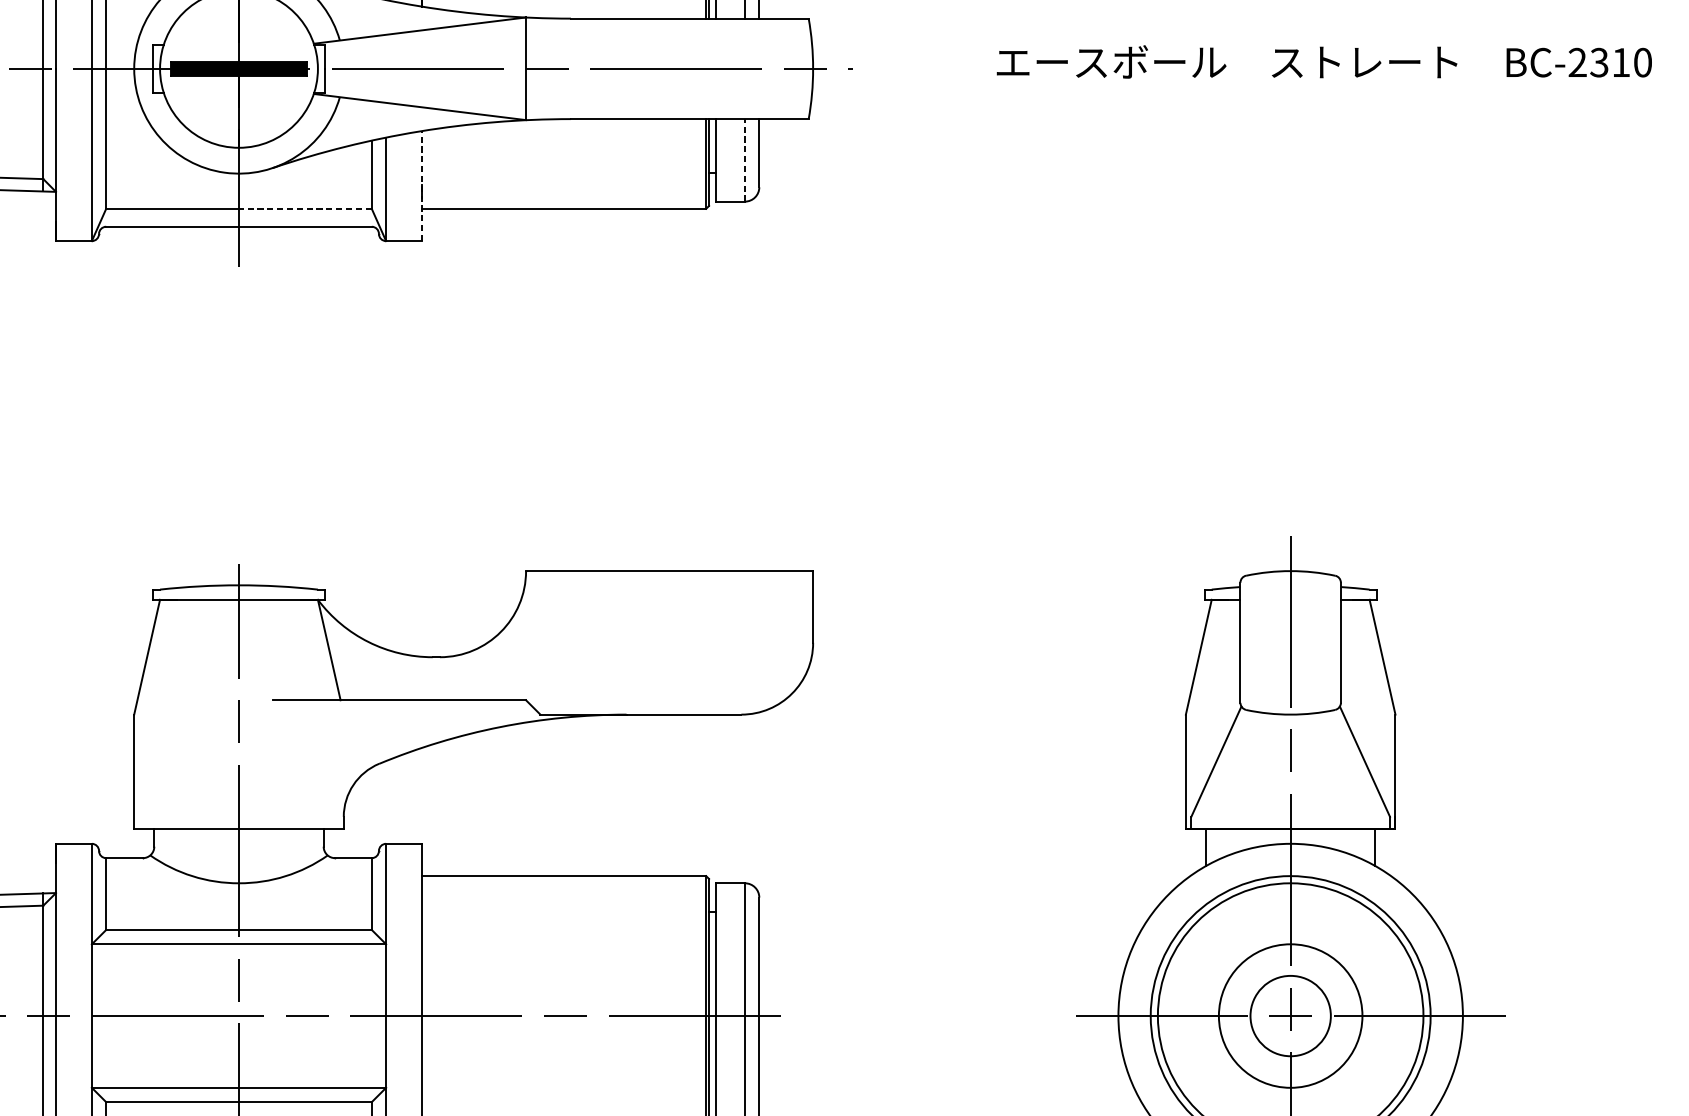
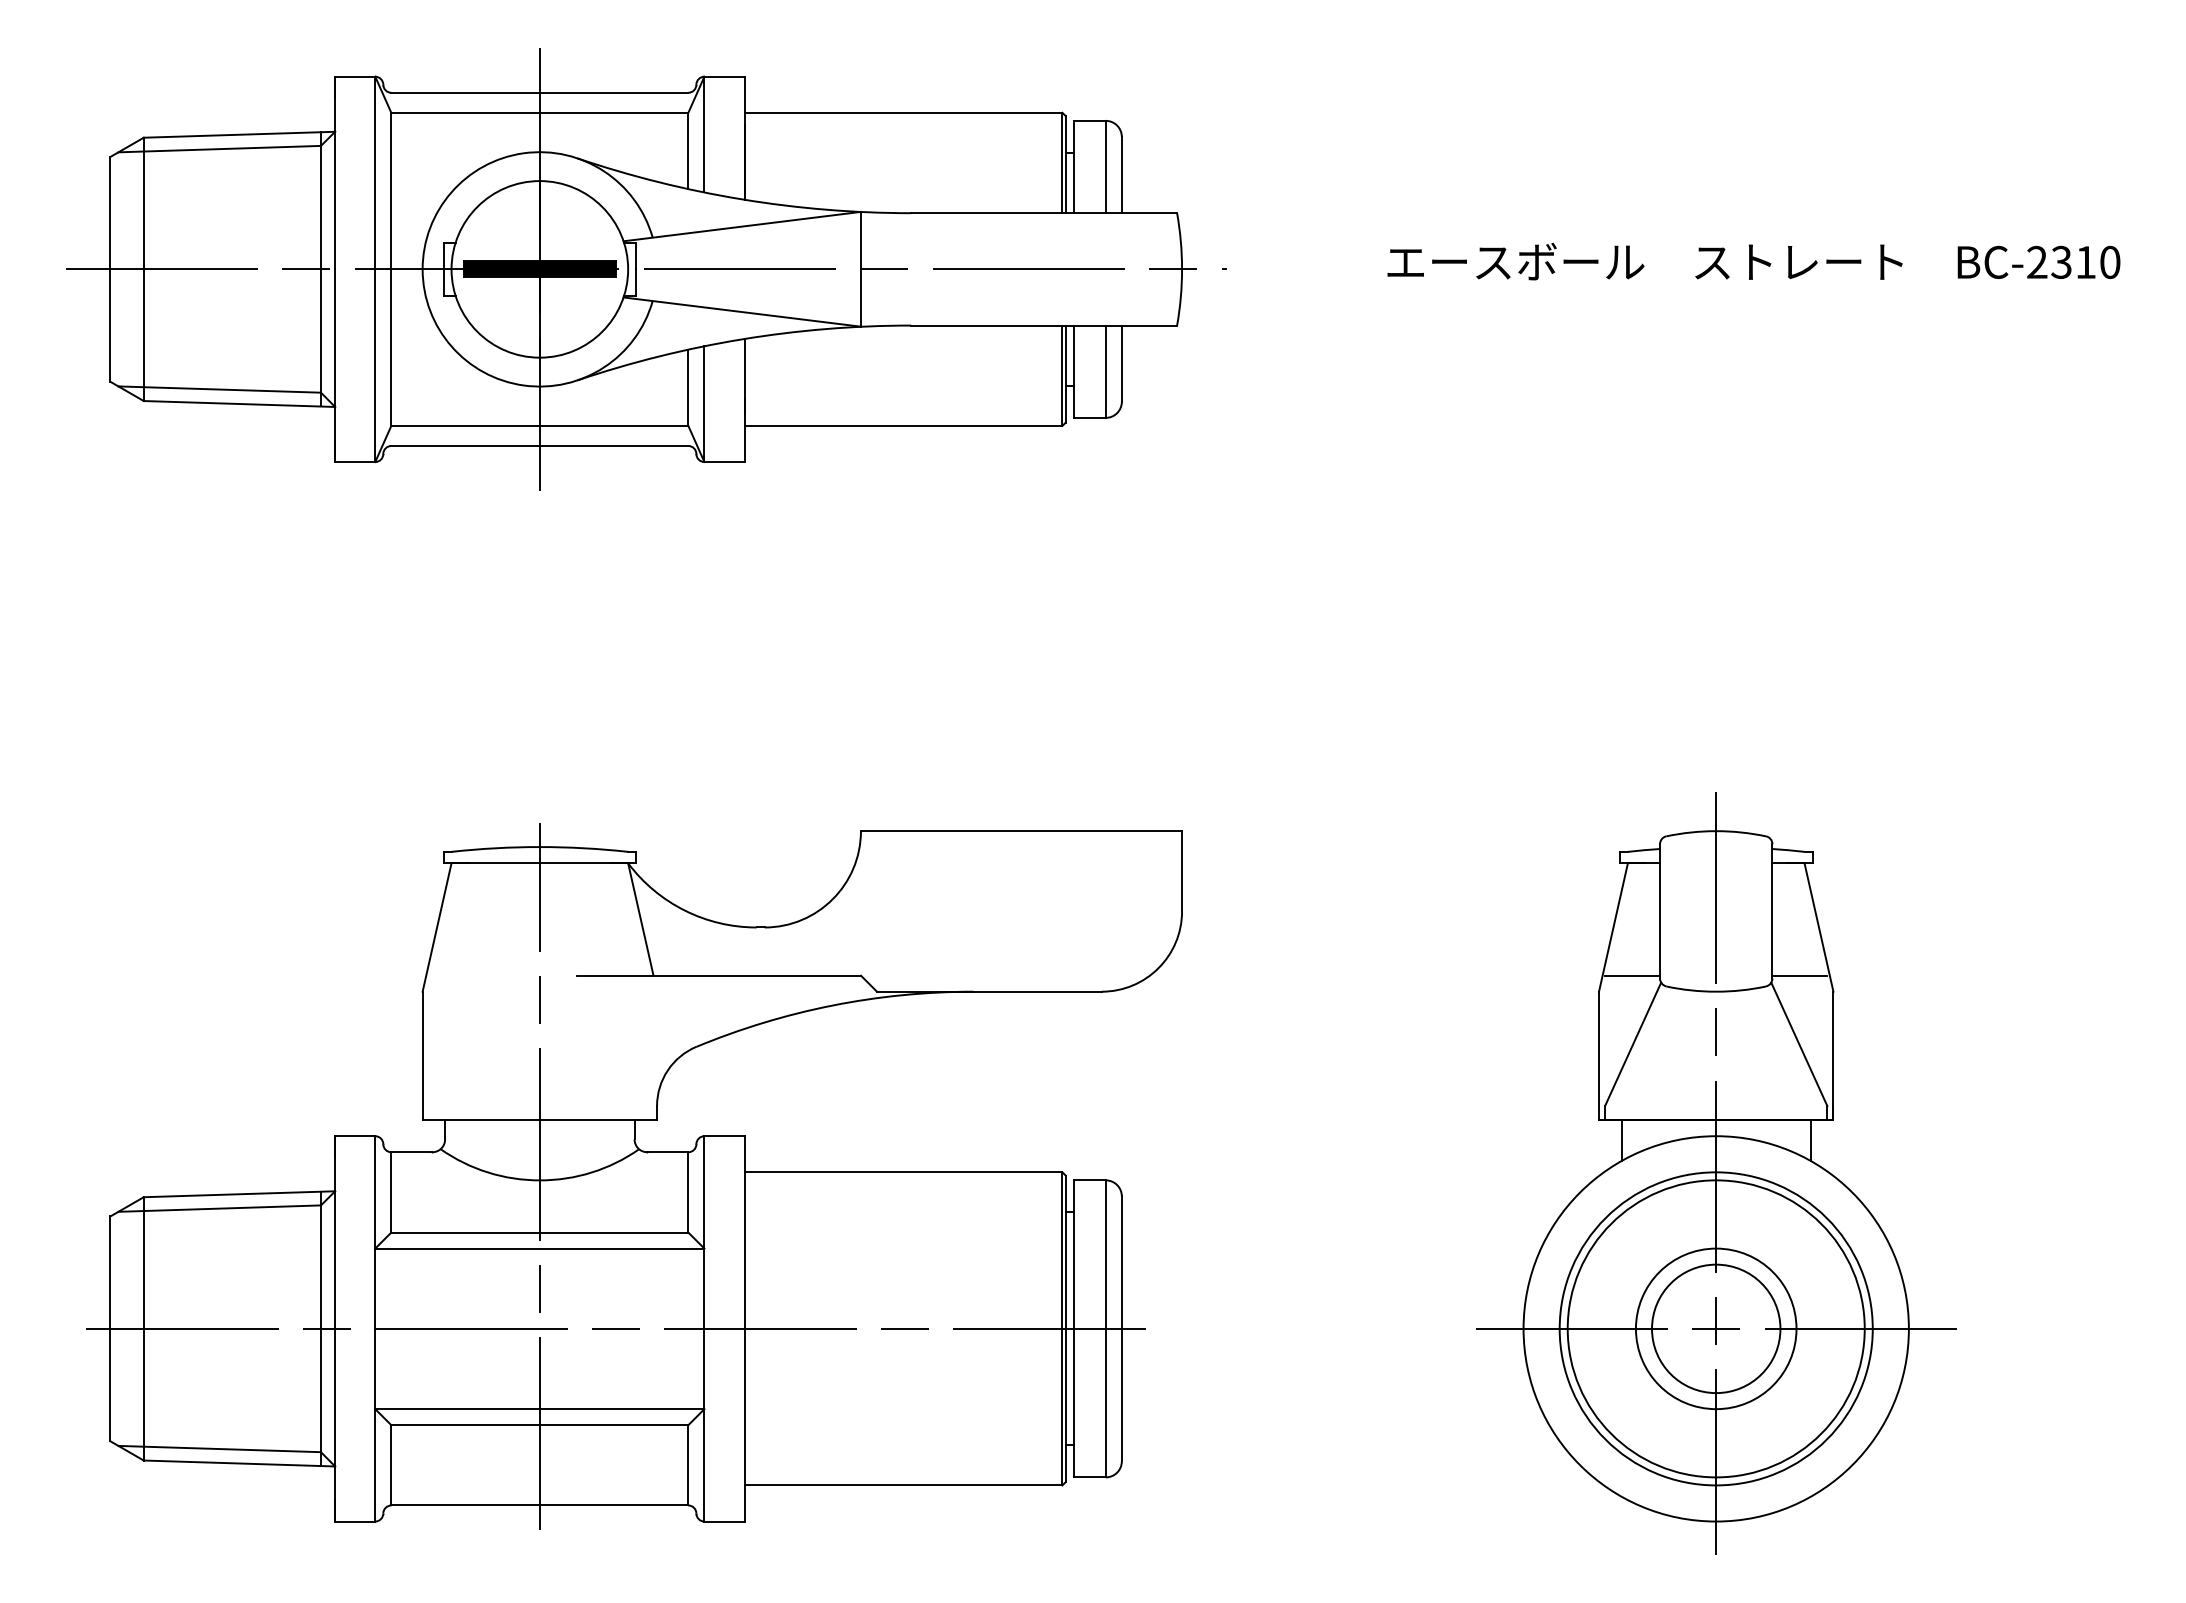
line: (744, 160) -> (1105, 371), dashed -> solid
line: (421, 186) -> (744, 400), dashed -> solid
line: (304, 208) -> (613, 425), dashed -> solid
line: (1215, 700) -> (1632, 975), added
line: (1365, 700) -> (1799, 975), added
circle: (1290, 1015) -> (1716, 1328), size x1.43

